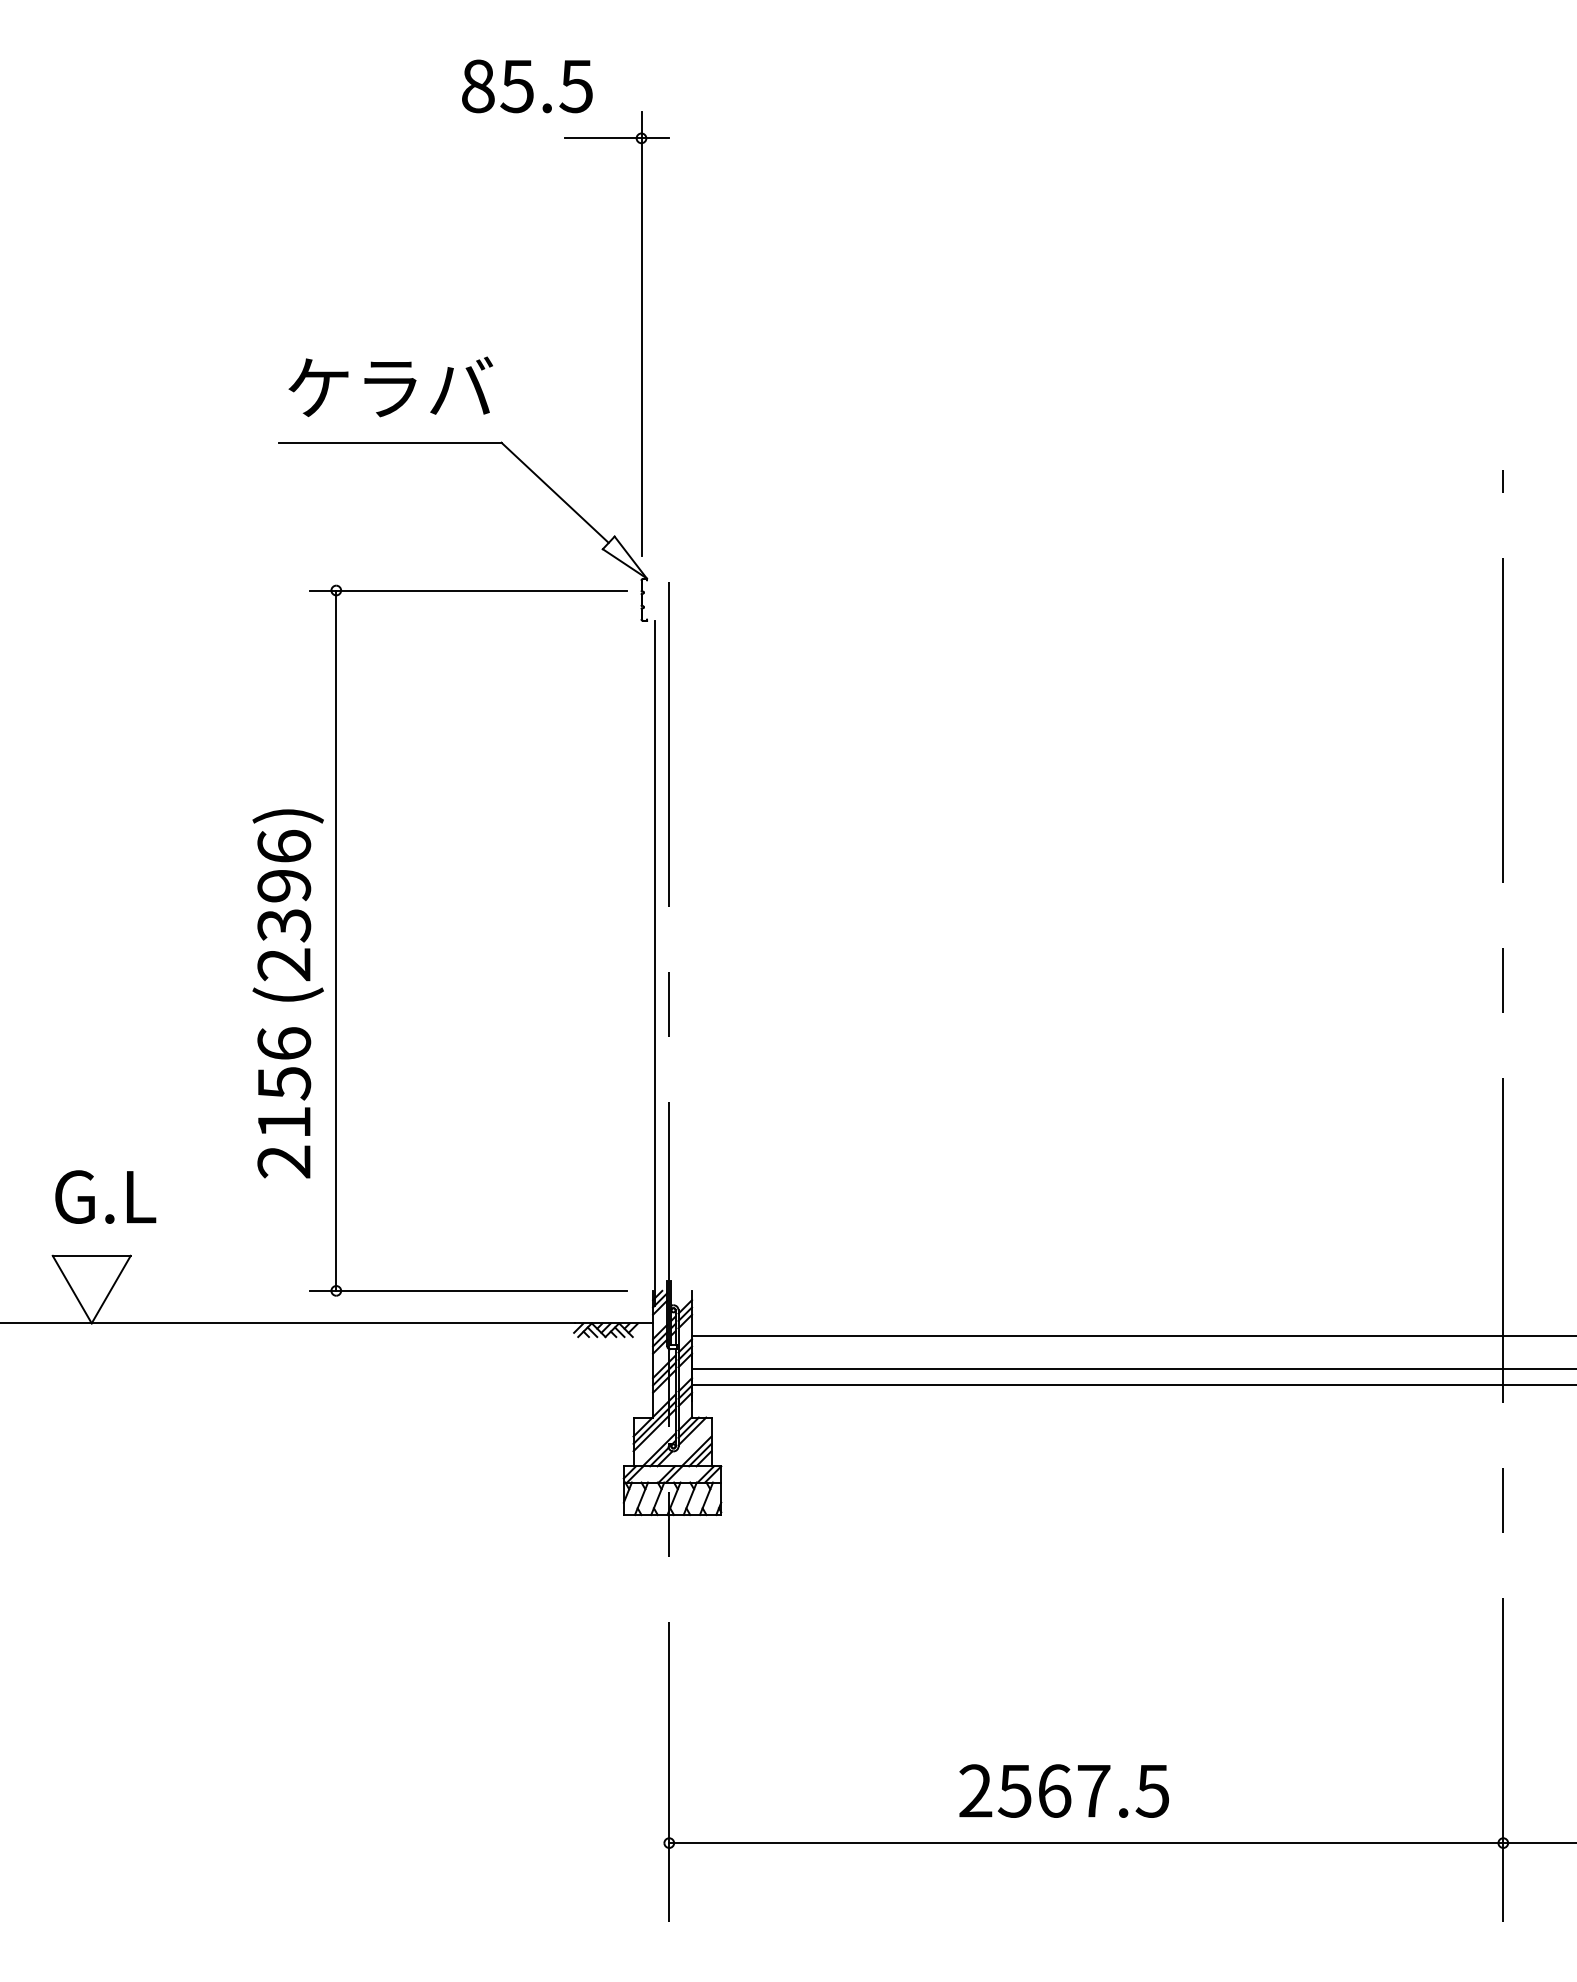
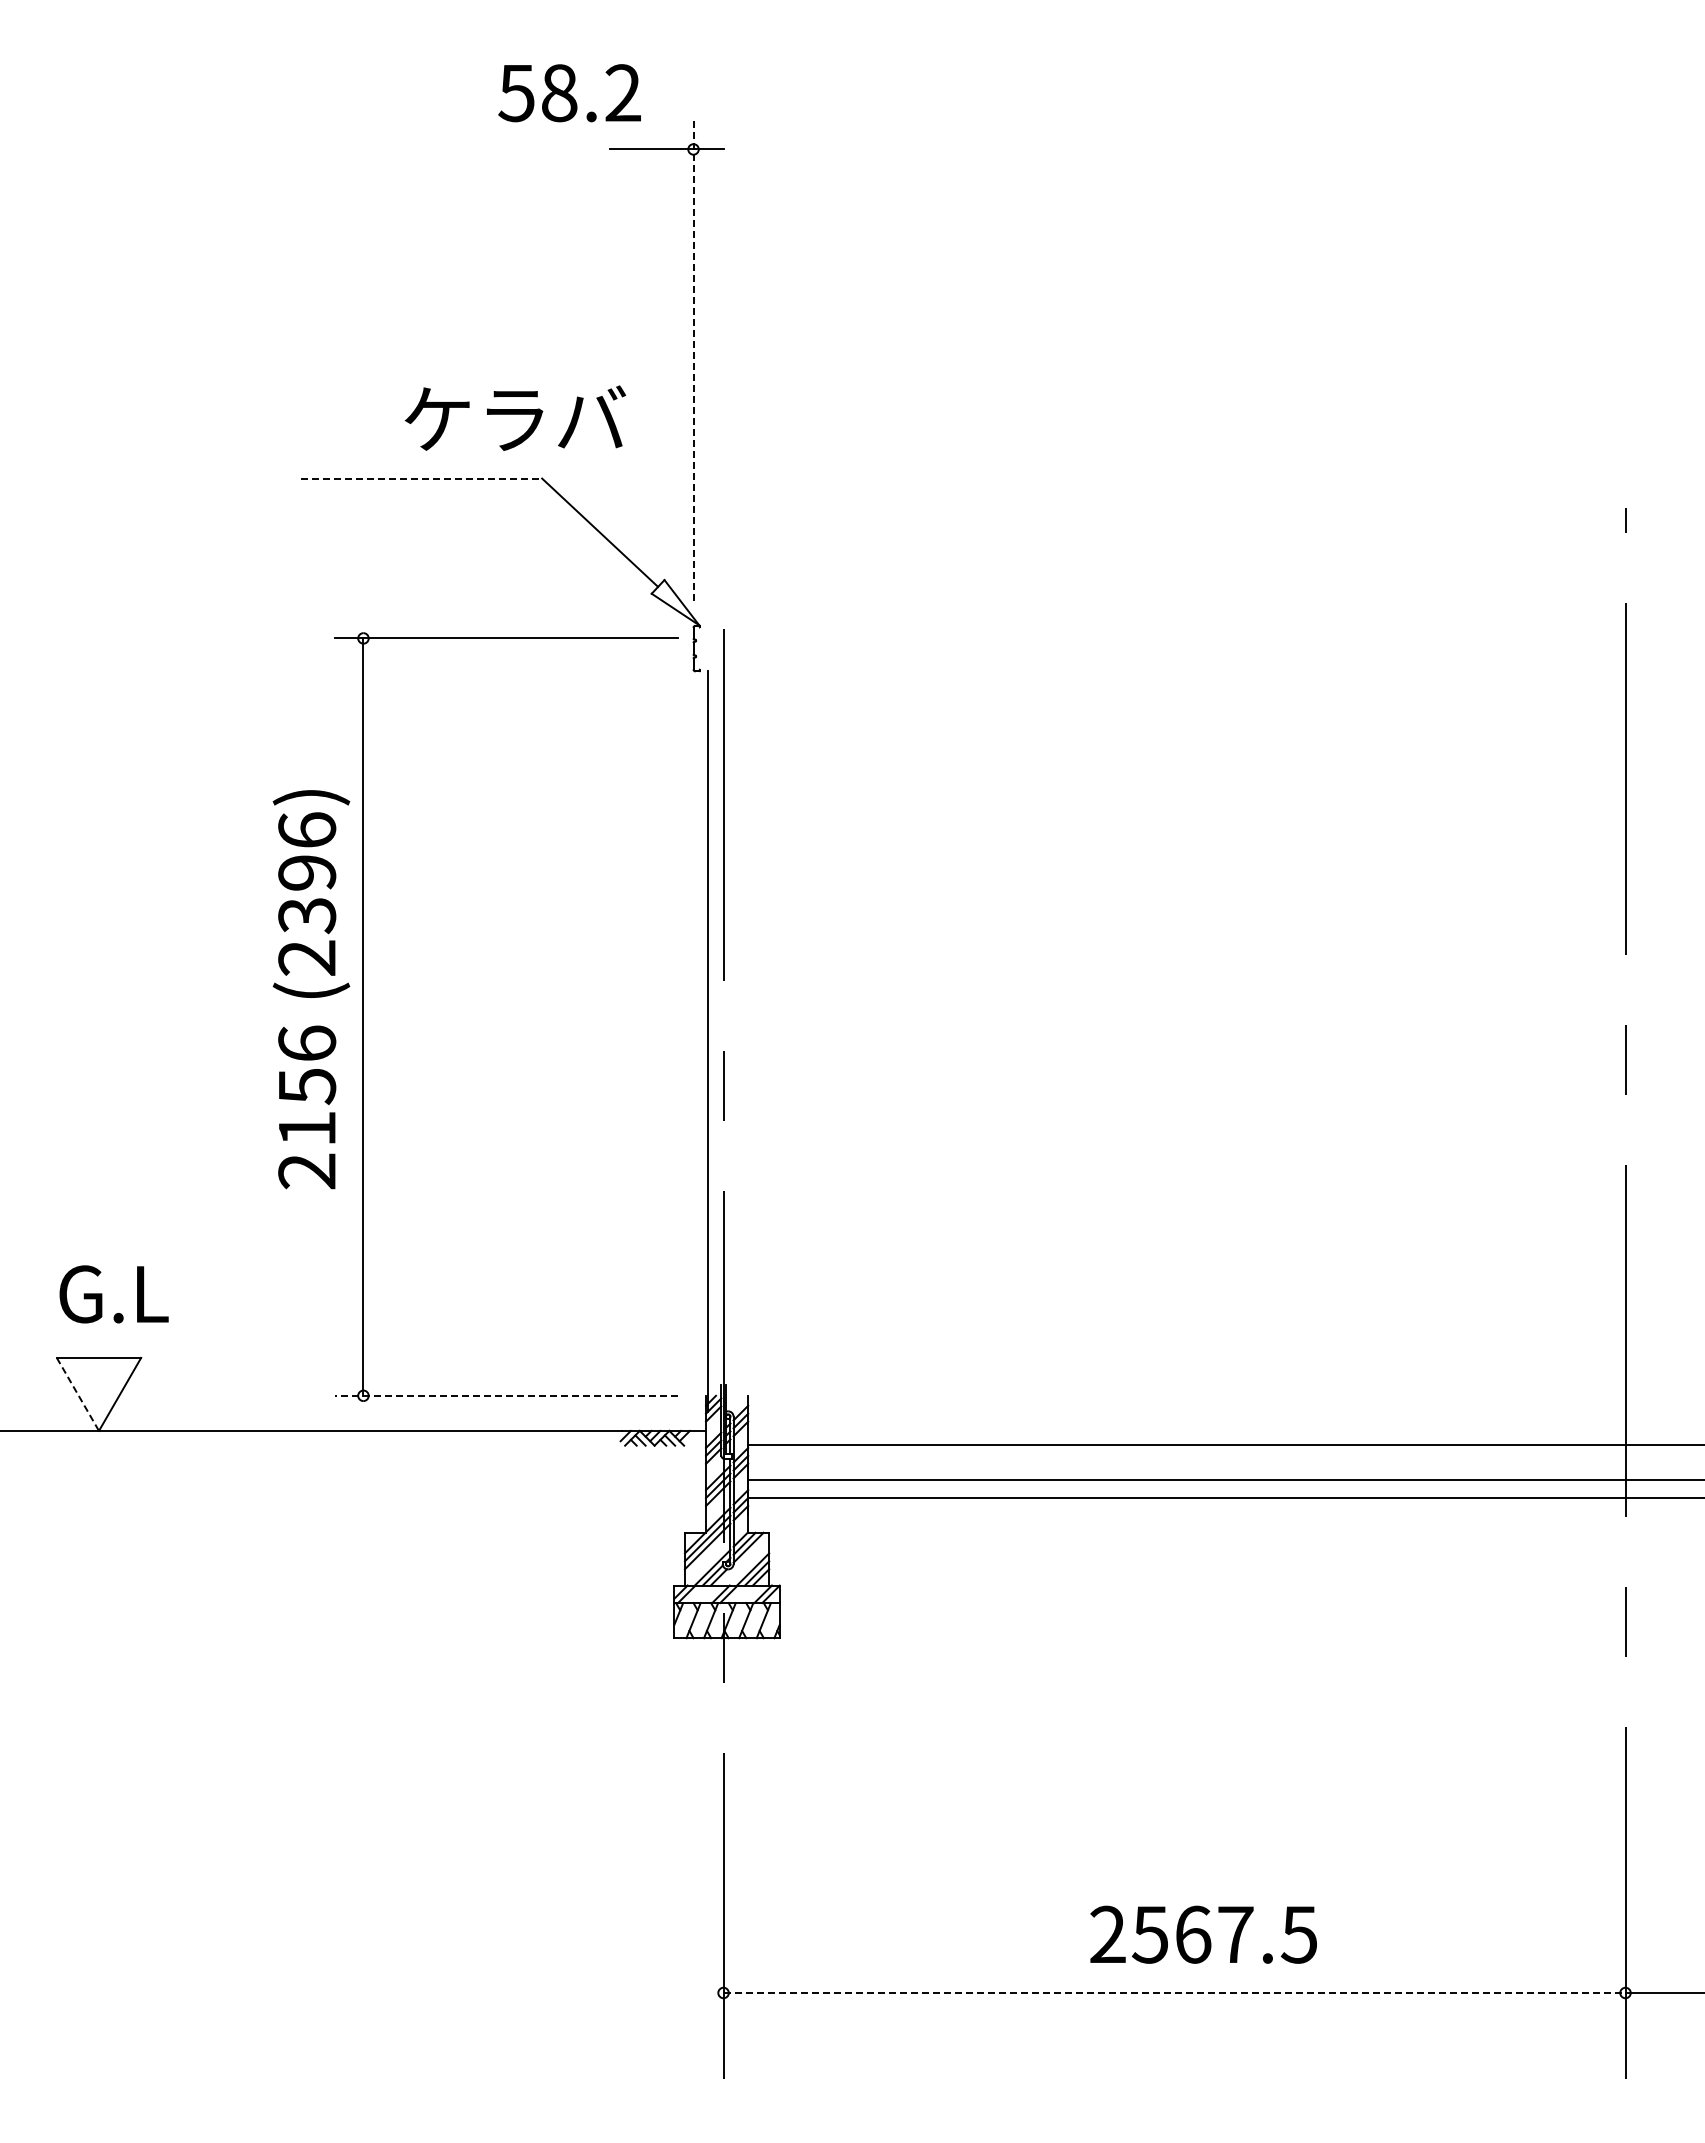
text: (526, 86) -> (569, 93), 85.5 -> 58.2
line: (641, 334) -> (693, 361), solid -> dashed
text: (390, 386) -> (515, 417), moved
line: (390, 442) -> (422, 478), solid -> dashed
text: (288, 993) -> (311, 989), moved
line: (72, 1289) -> (78, 1394), solid -> dashed
line: (468, 1290) -> (506, 1395), solid -> dashed
text: (1064, 1790) -> (1203, 1934), moved
line: (1086, 1843) -> (1174, 1993), solid -> dashed

